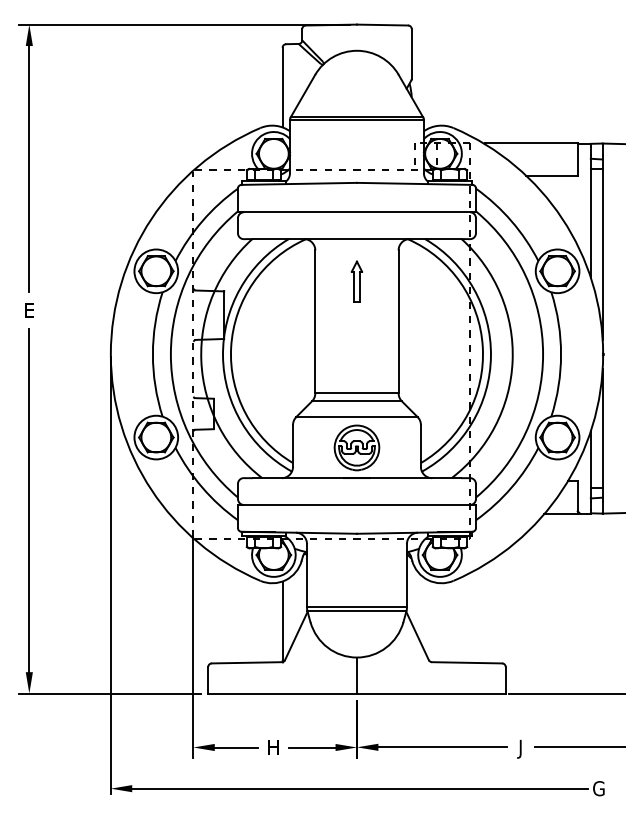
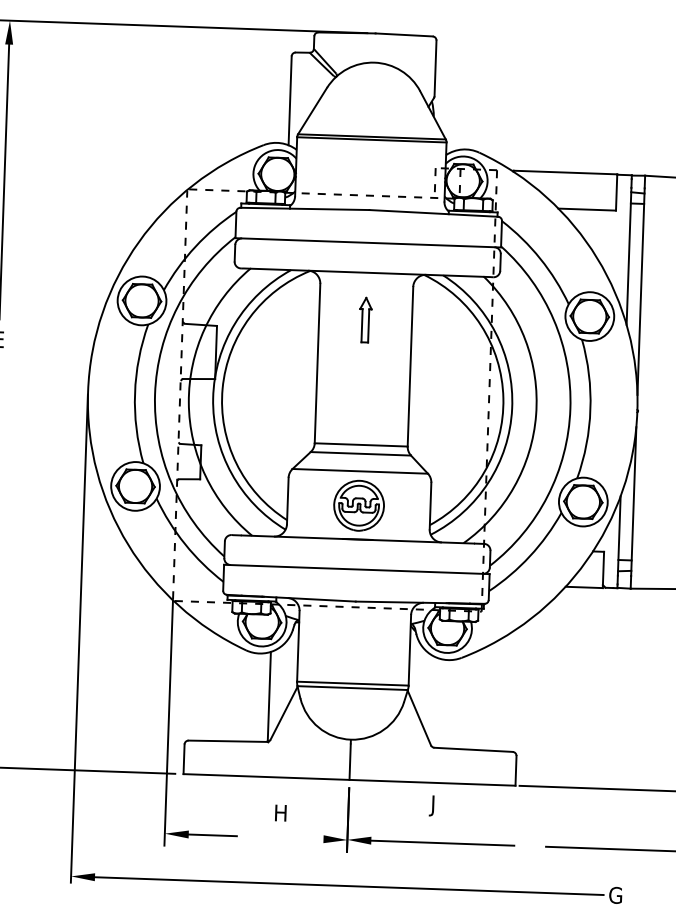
text: (273, 747) -> (280, 813), moved
line: (312, 747) -> (297, 838), removed
text: (519, 749) -> (431, 806), moved

